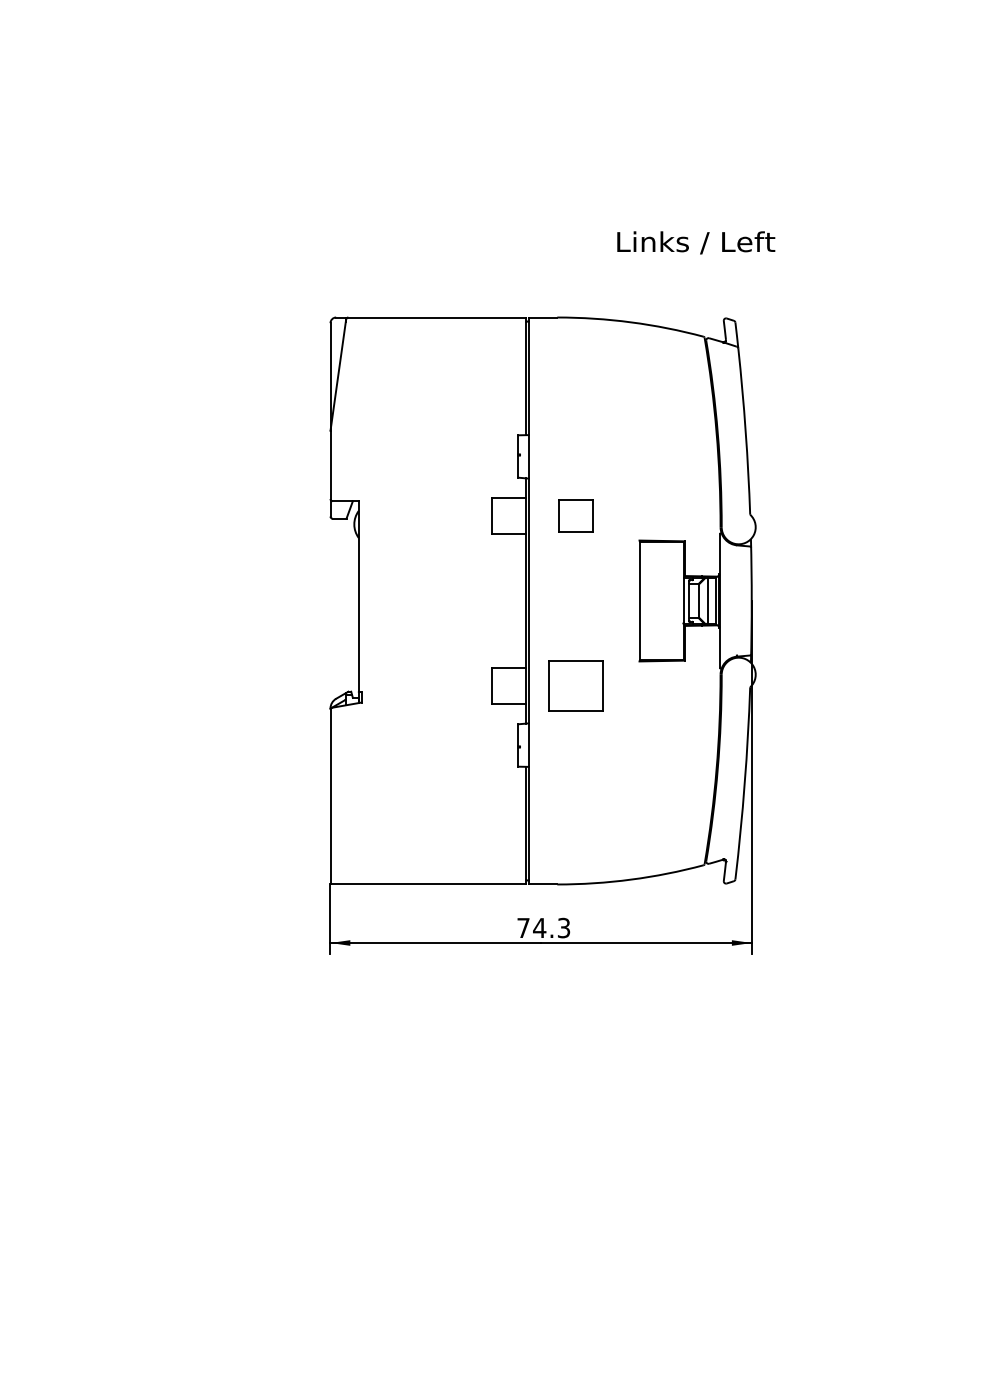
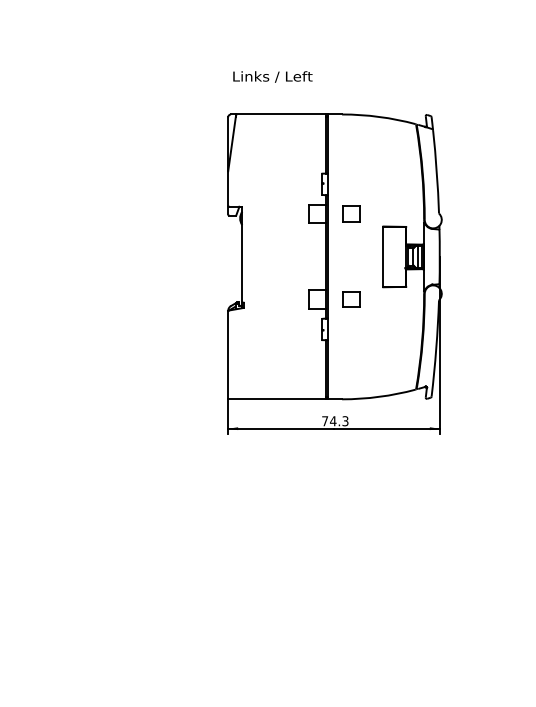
text: (695, 241) -> (272, 76), moved
part: (575, 685) -> (351, 299), size x0.62

